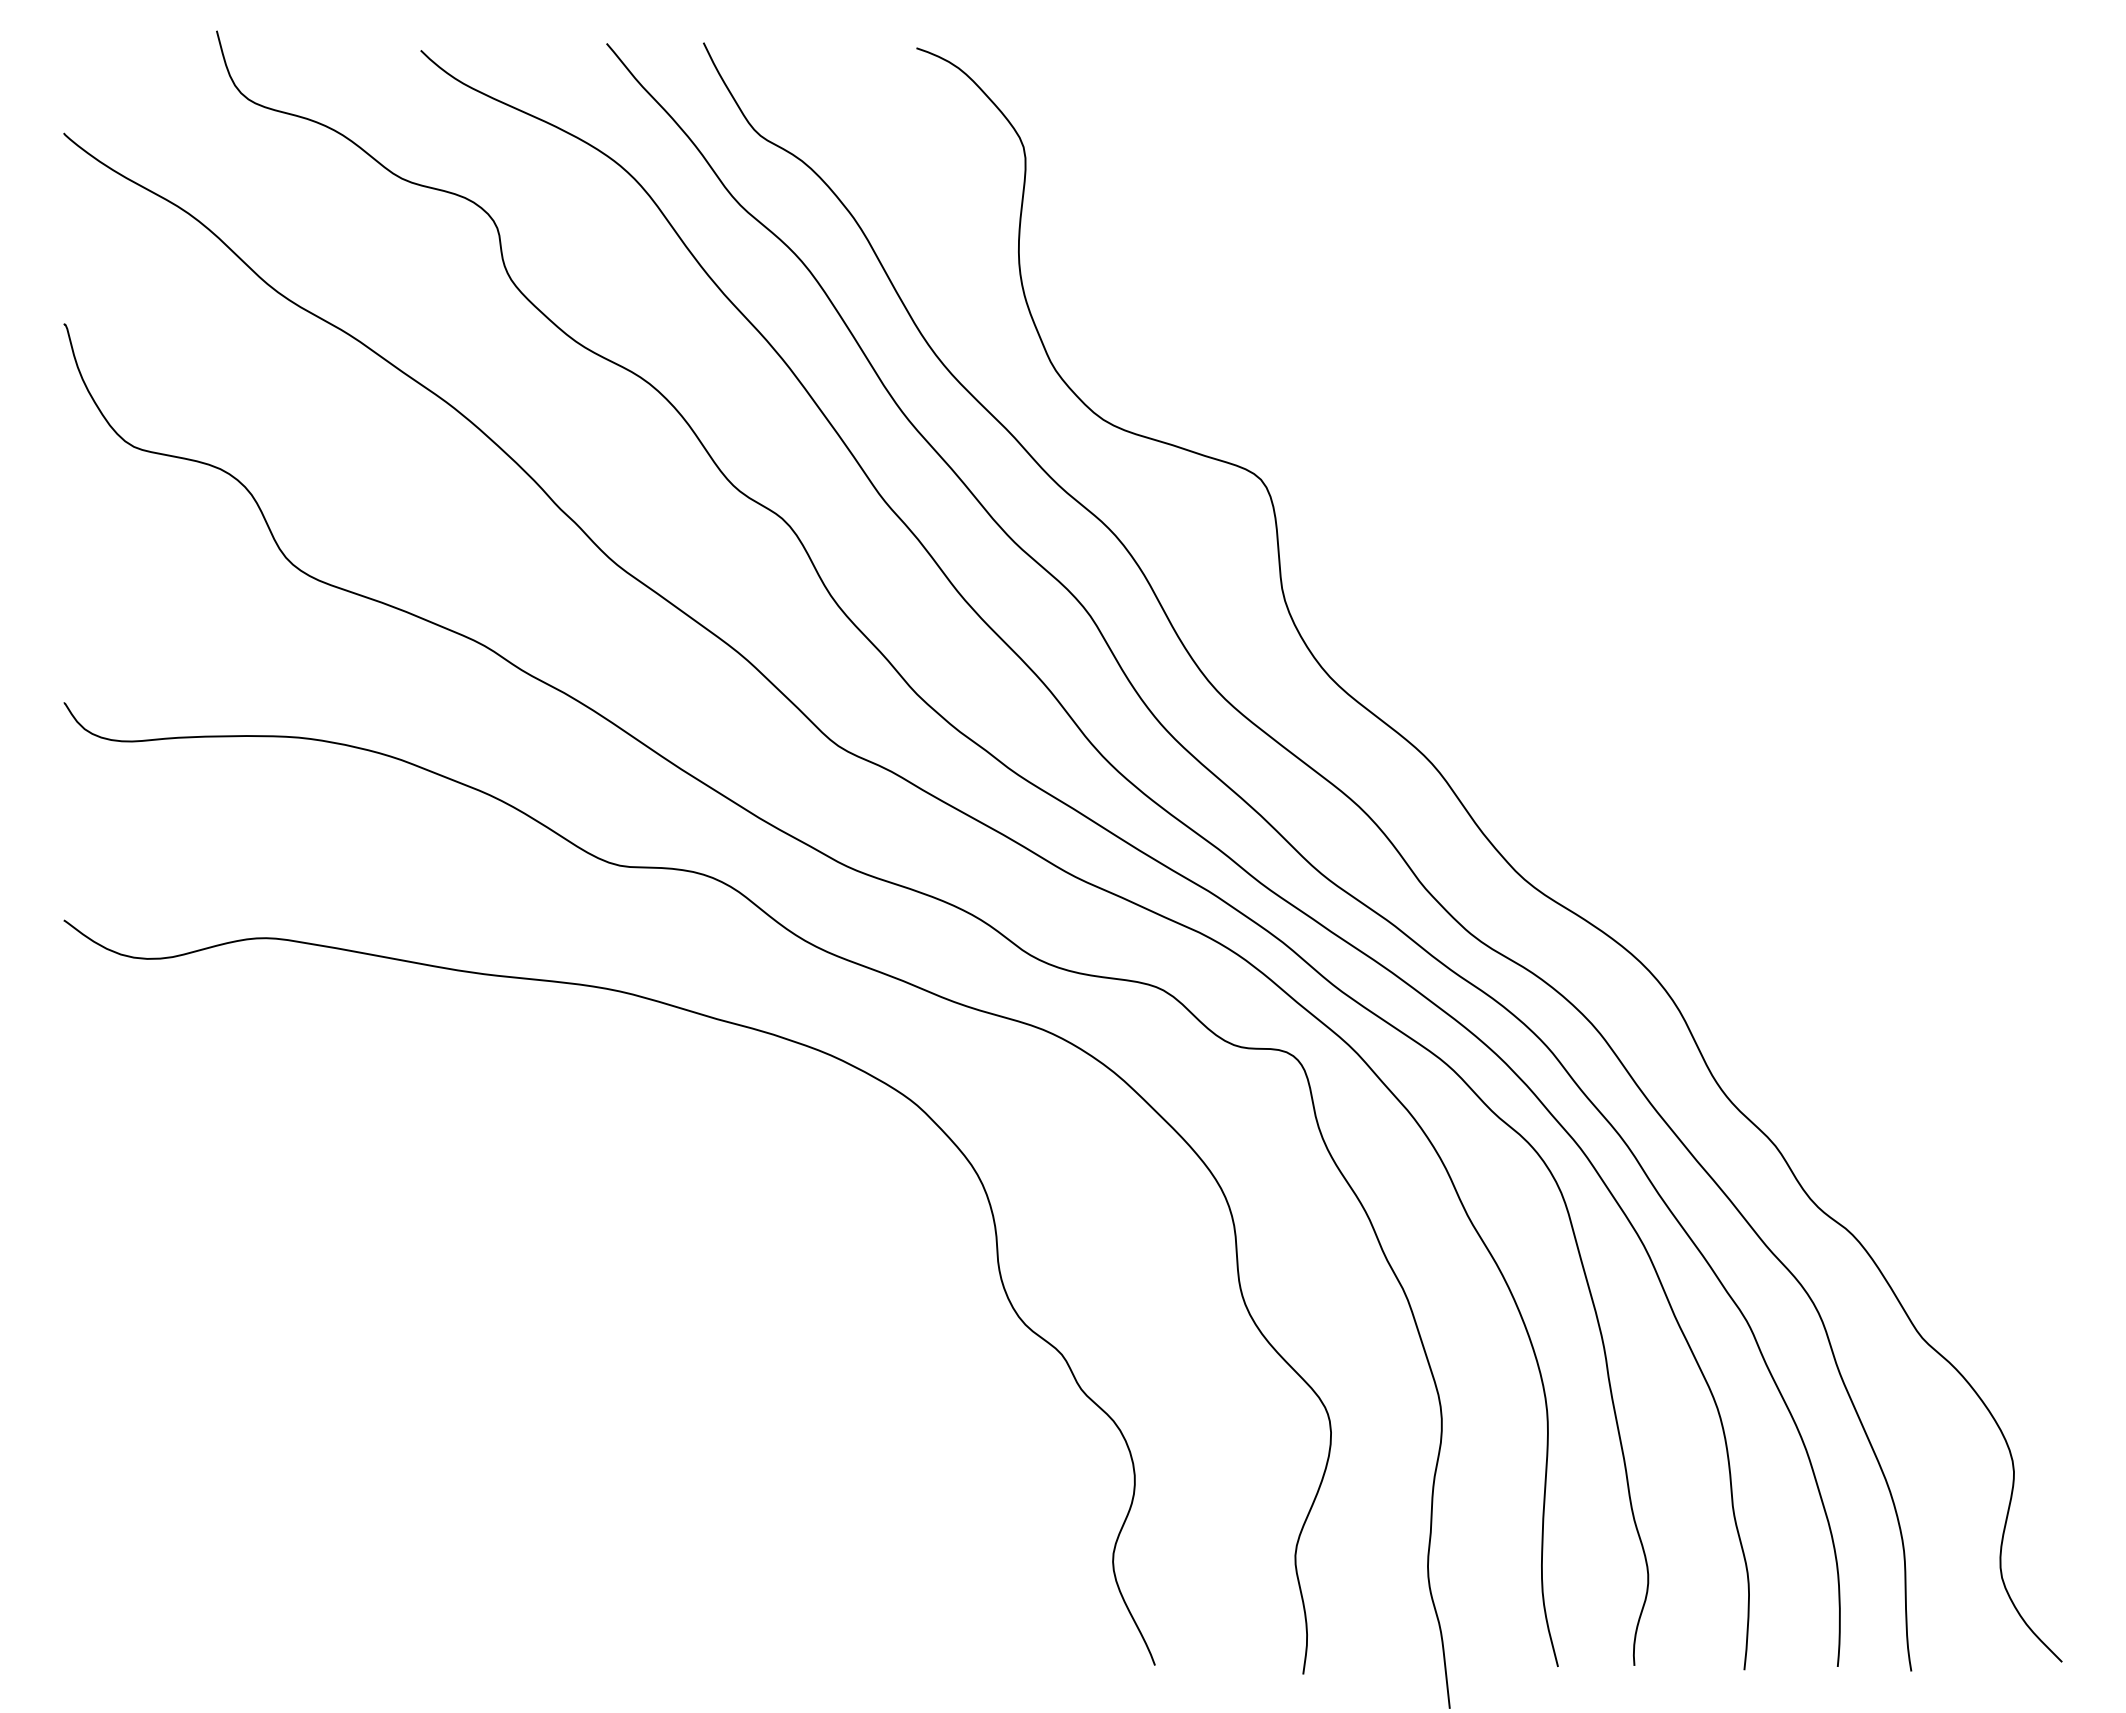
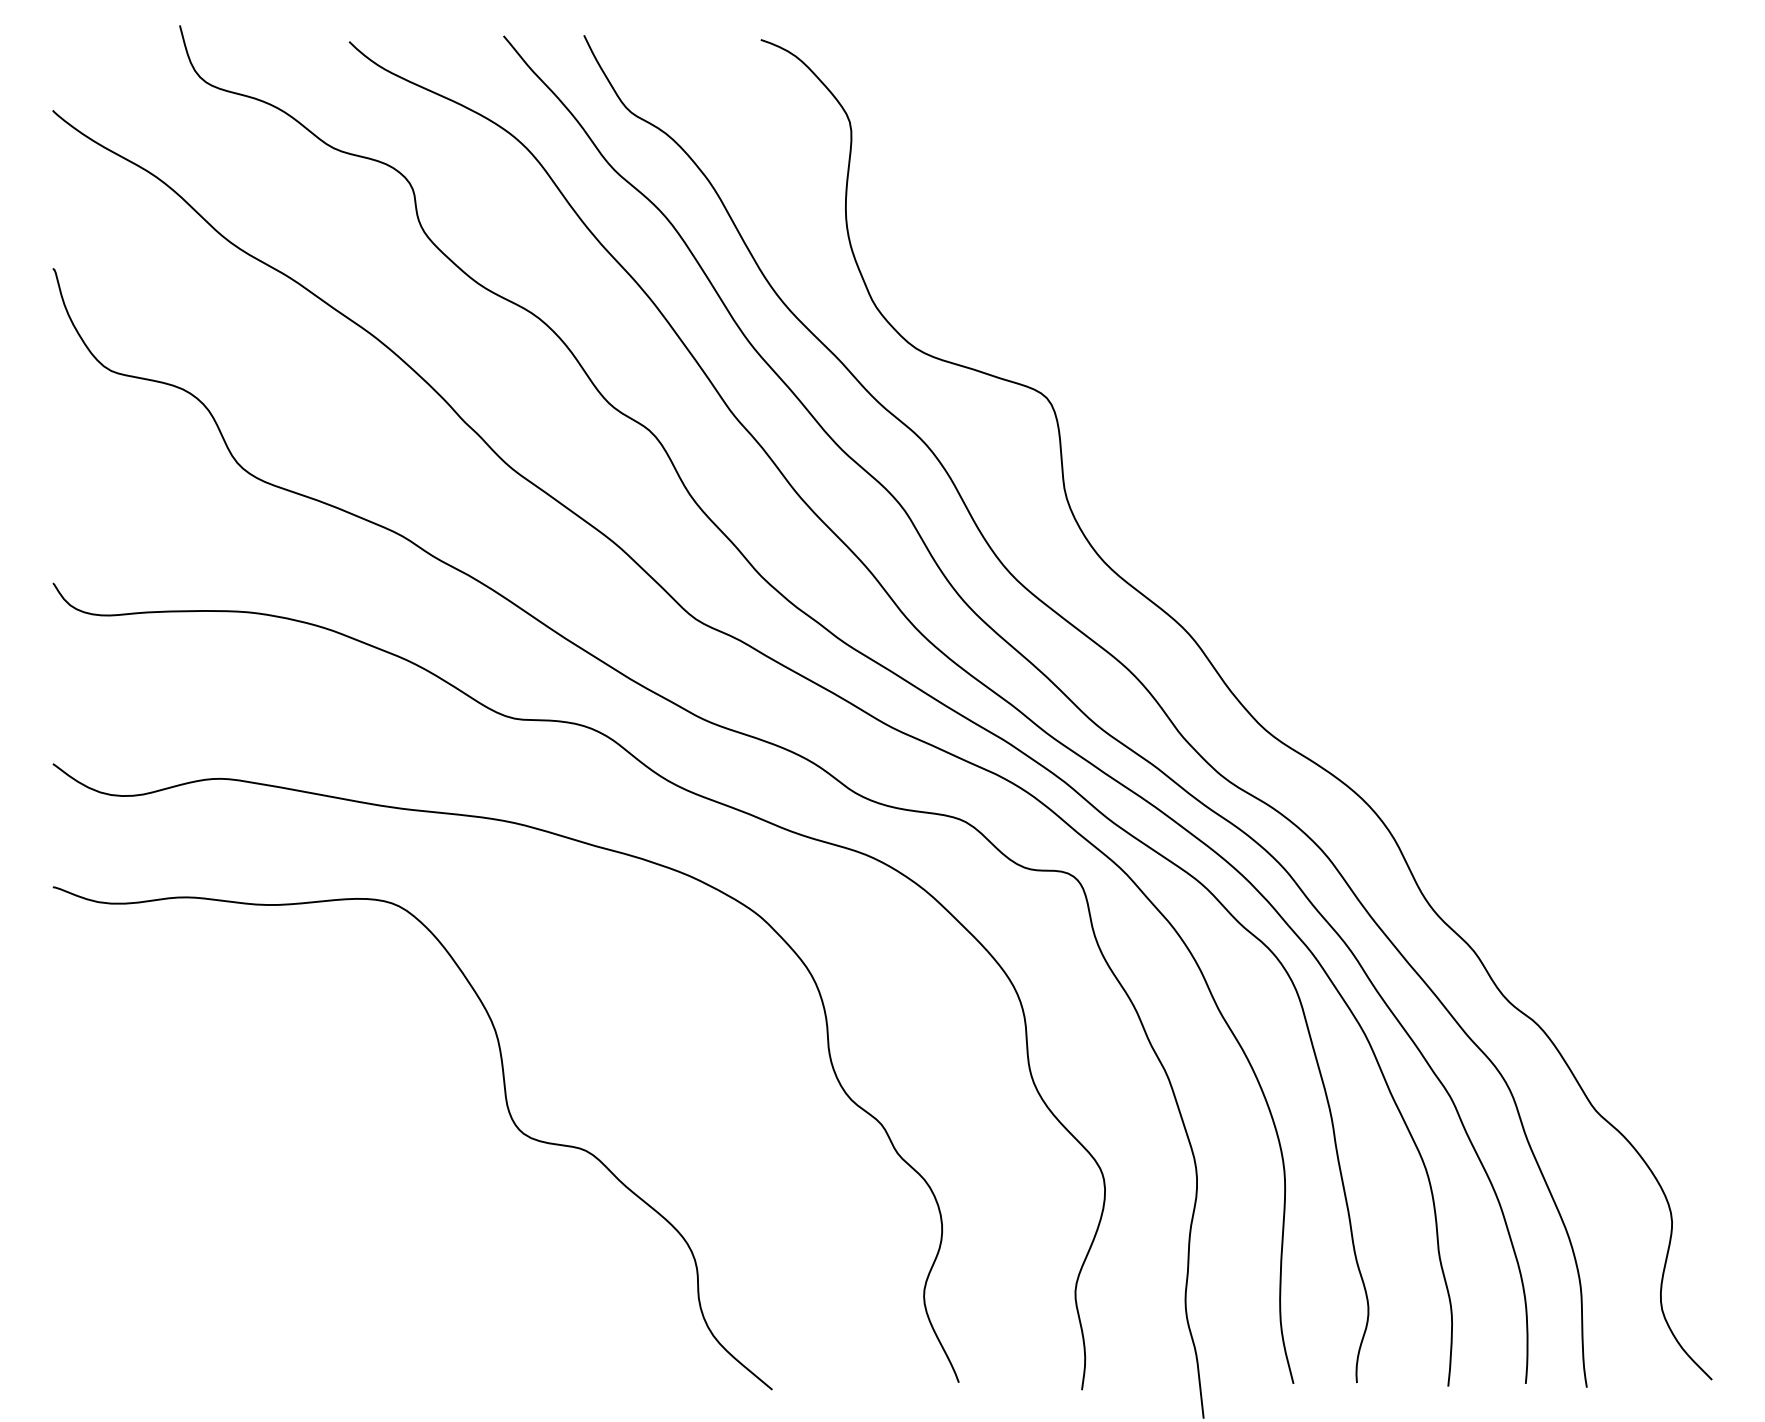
curve: (612, 1340) -> (508, 1112), added

